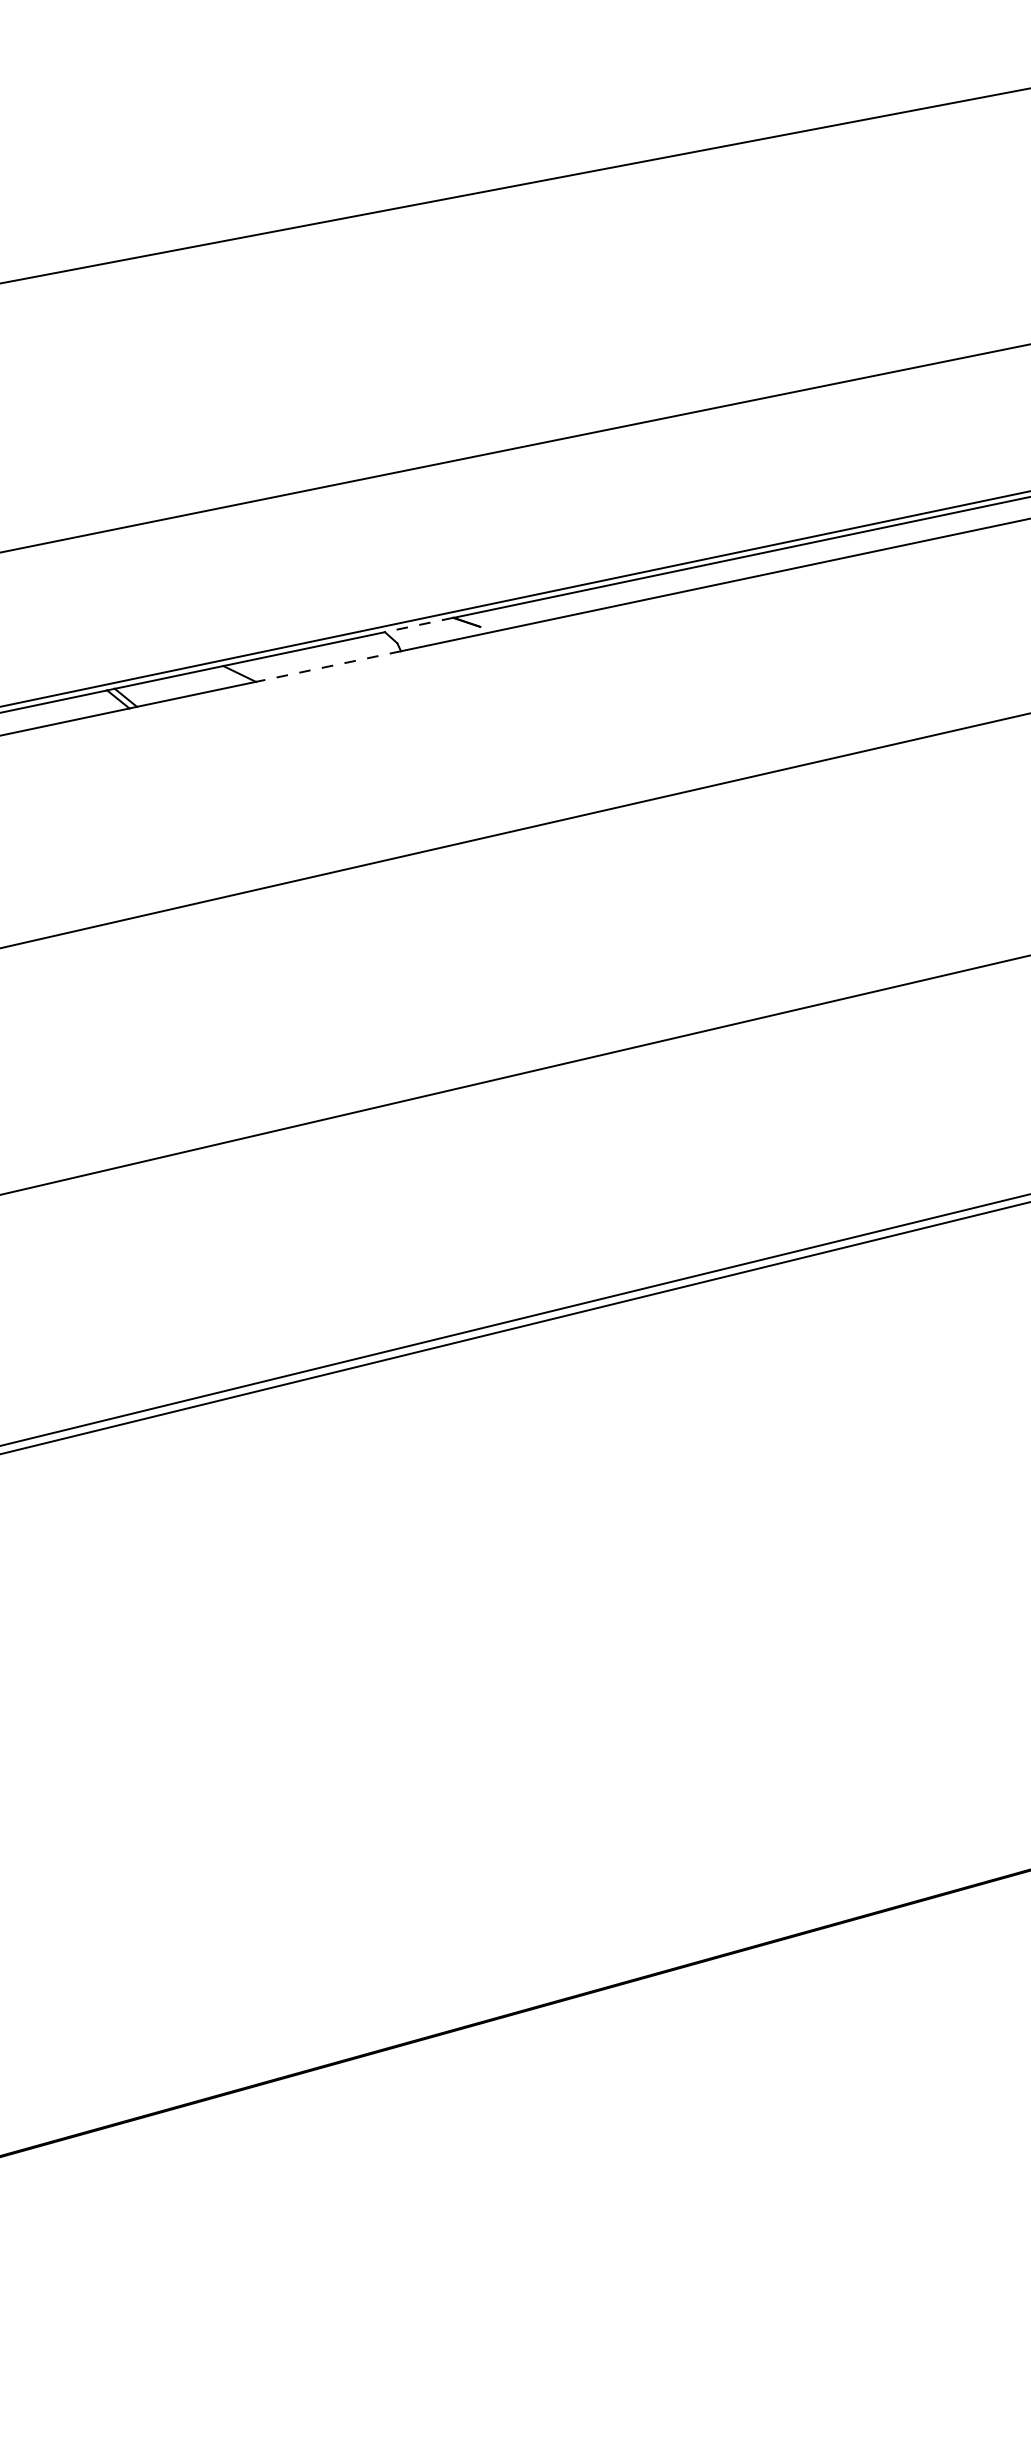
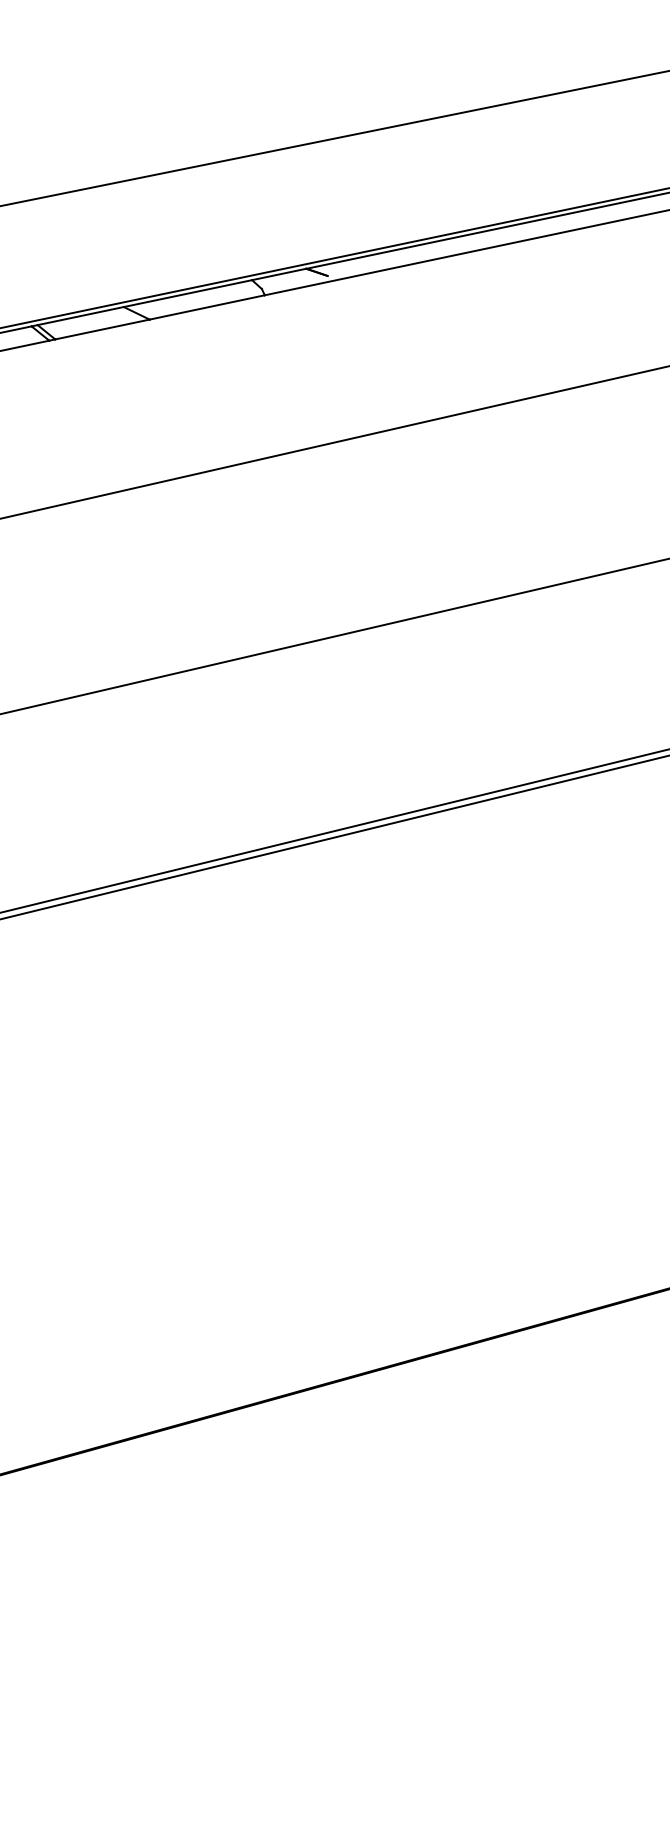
line: (419, 625) -> (279, 274), dashed -> solid
line: (328, 666) -> (207, 307), dashed -> solid

